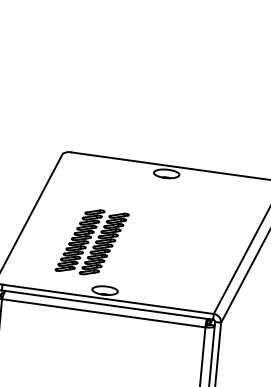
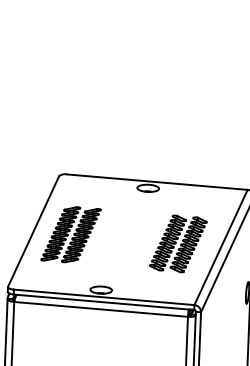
part: (198, 240) -> (178, 243), added
part: (91, 242) -> (70, 234), moved

